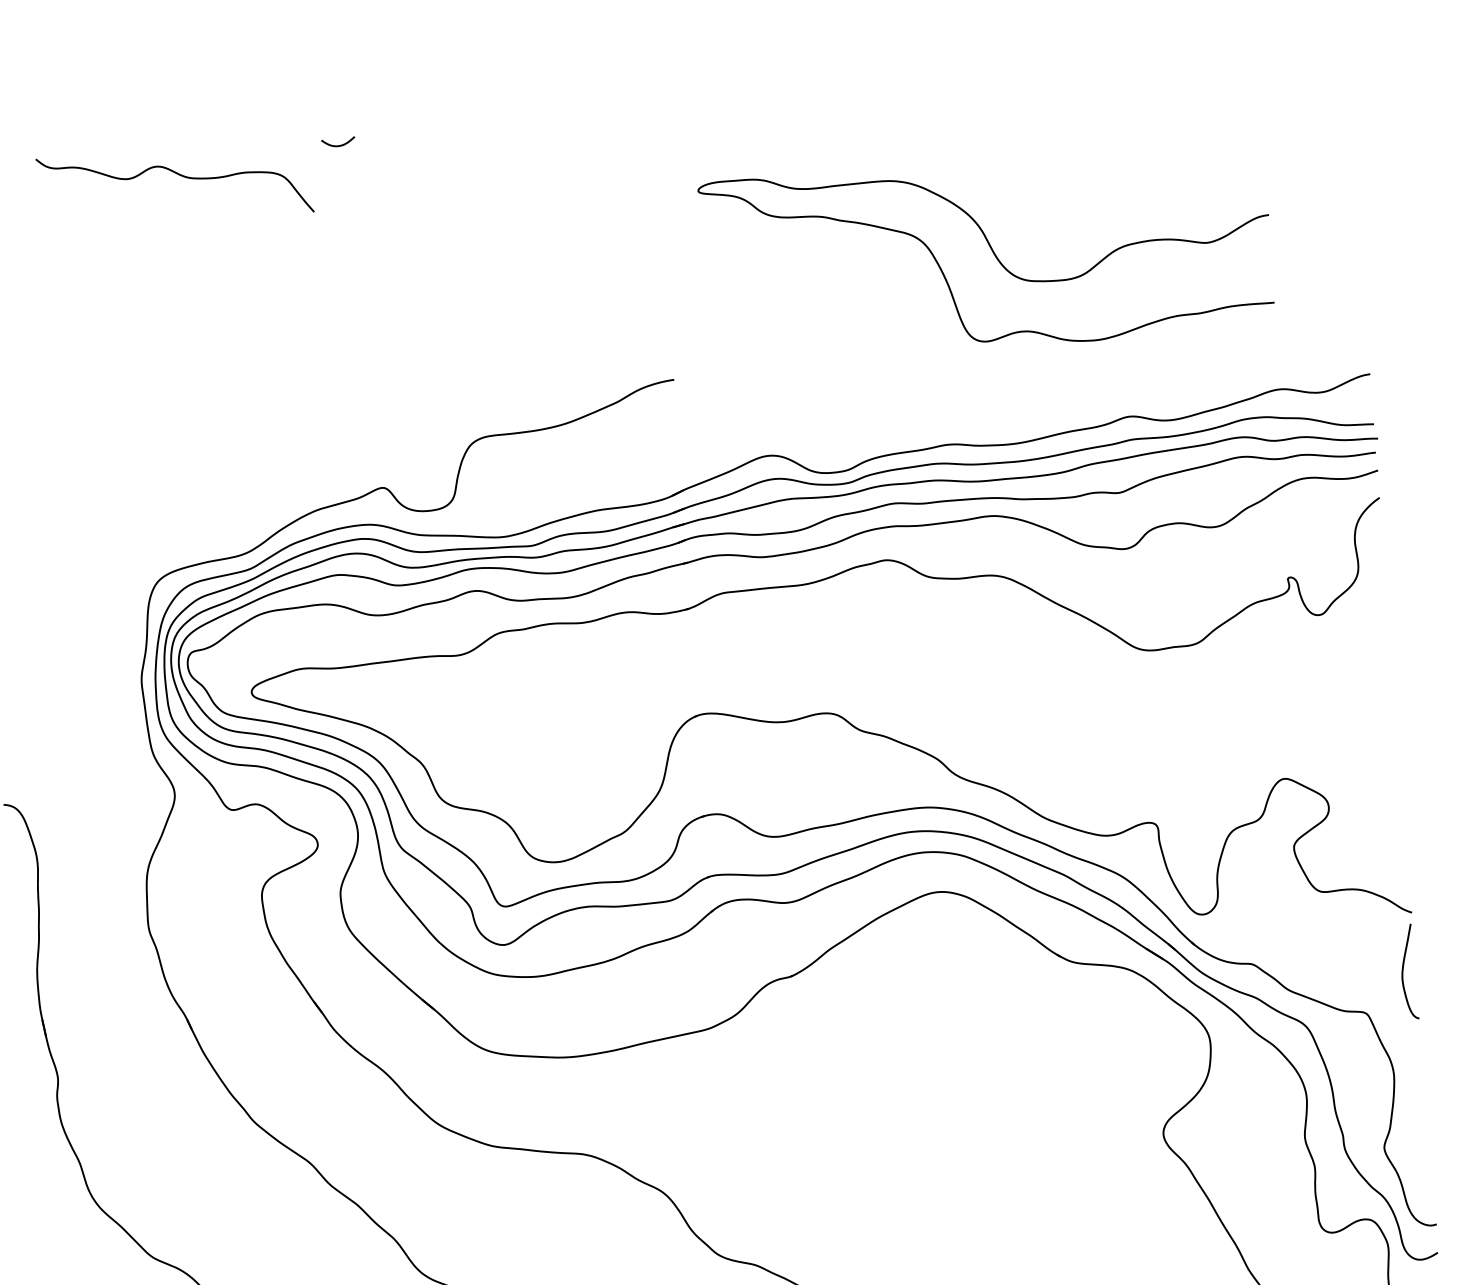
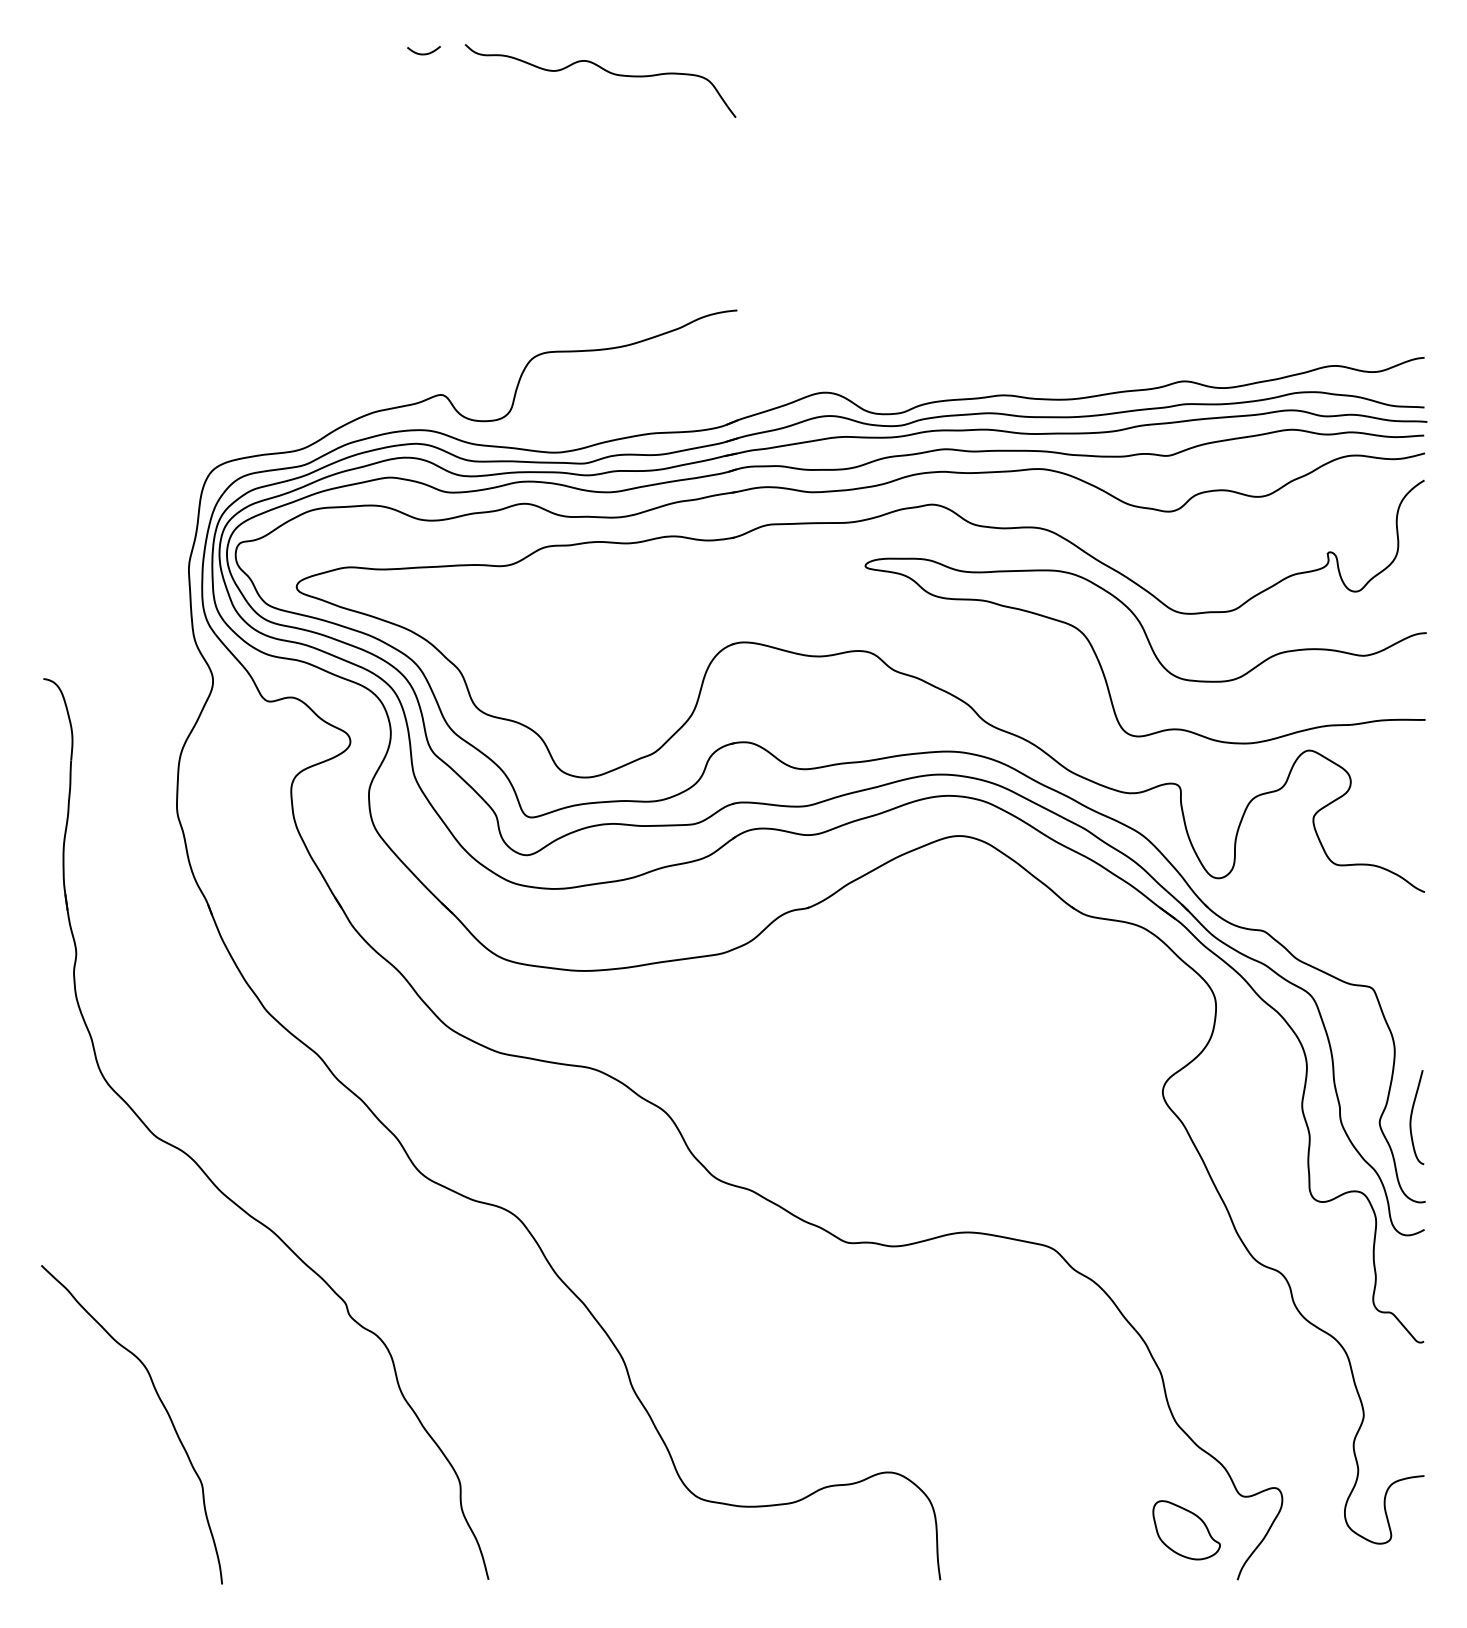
curve: (179, 175) -> (605, 71), moved
curve: (991, 251) -> (1150, 648), moved
curve: (1403, 970) -> (1412, 1115), moved

